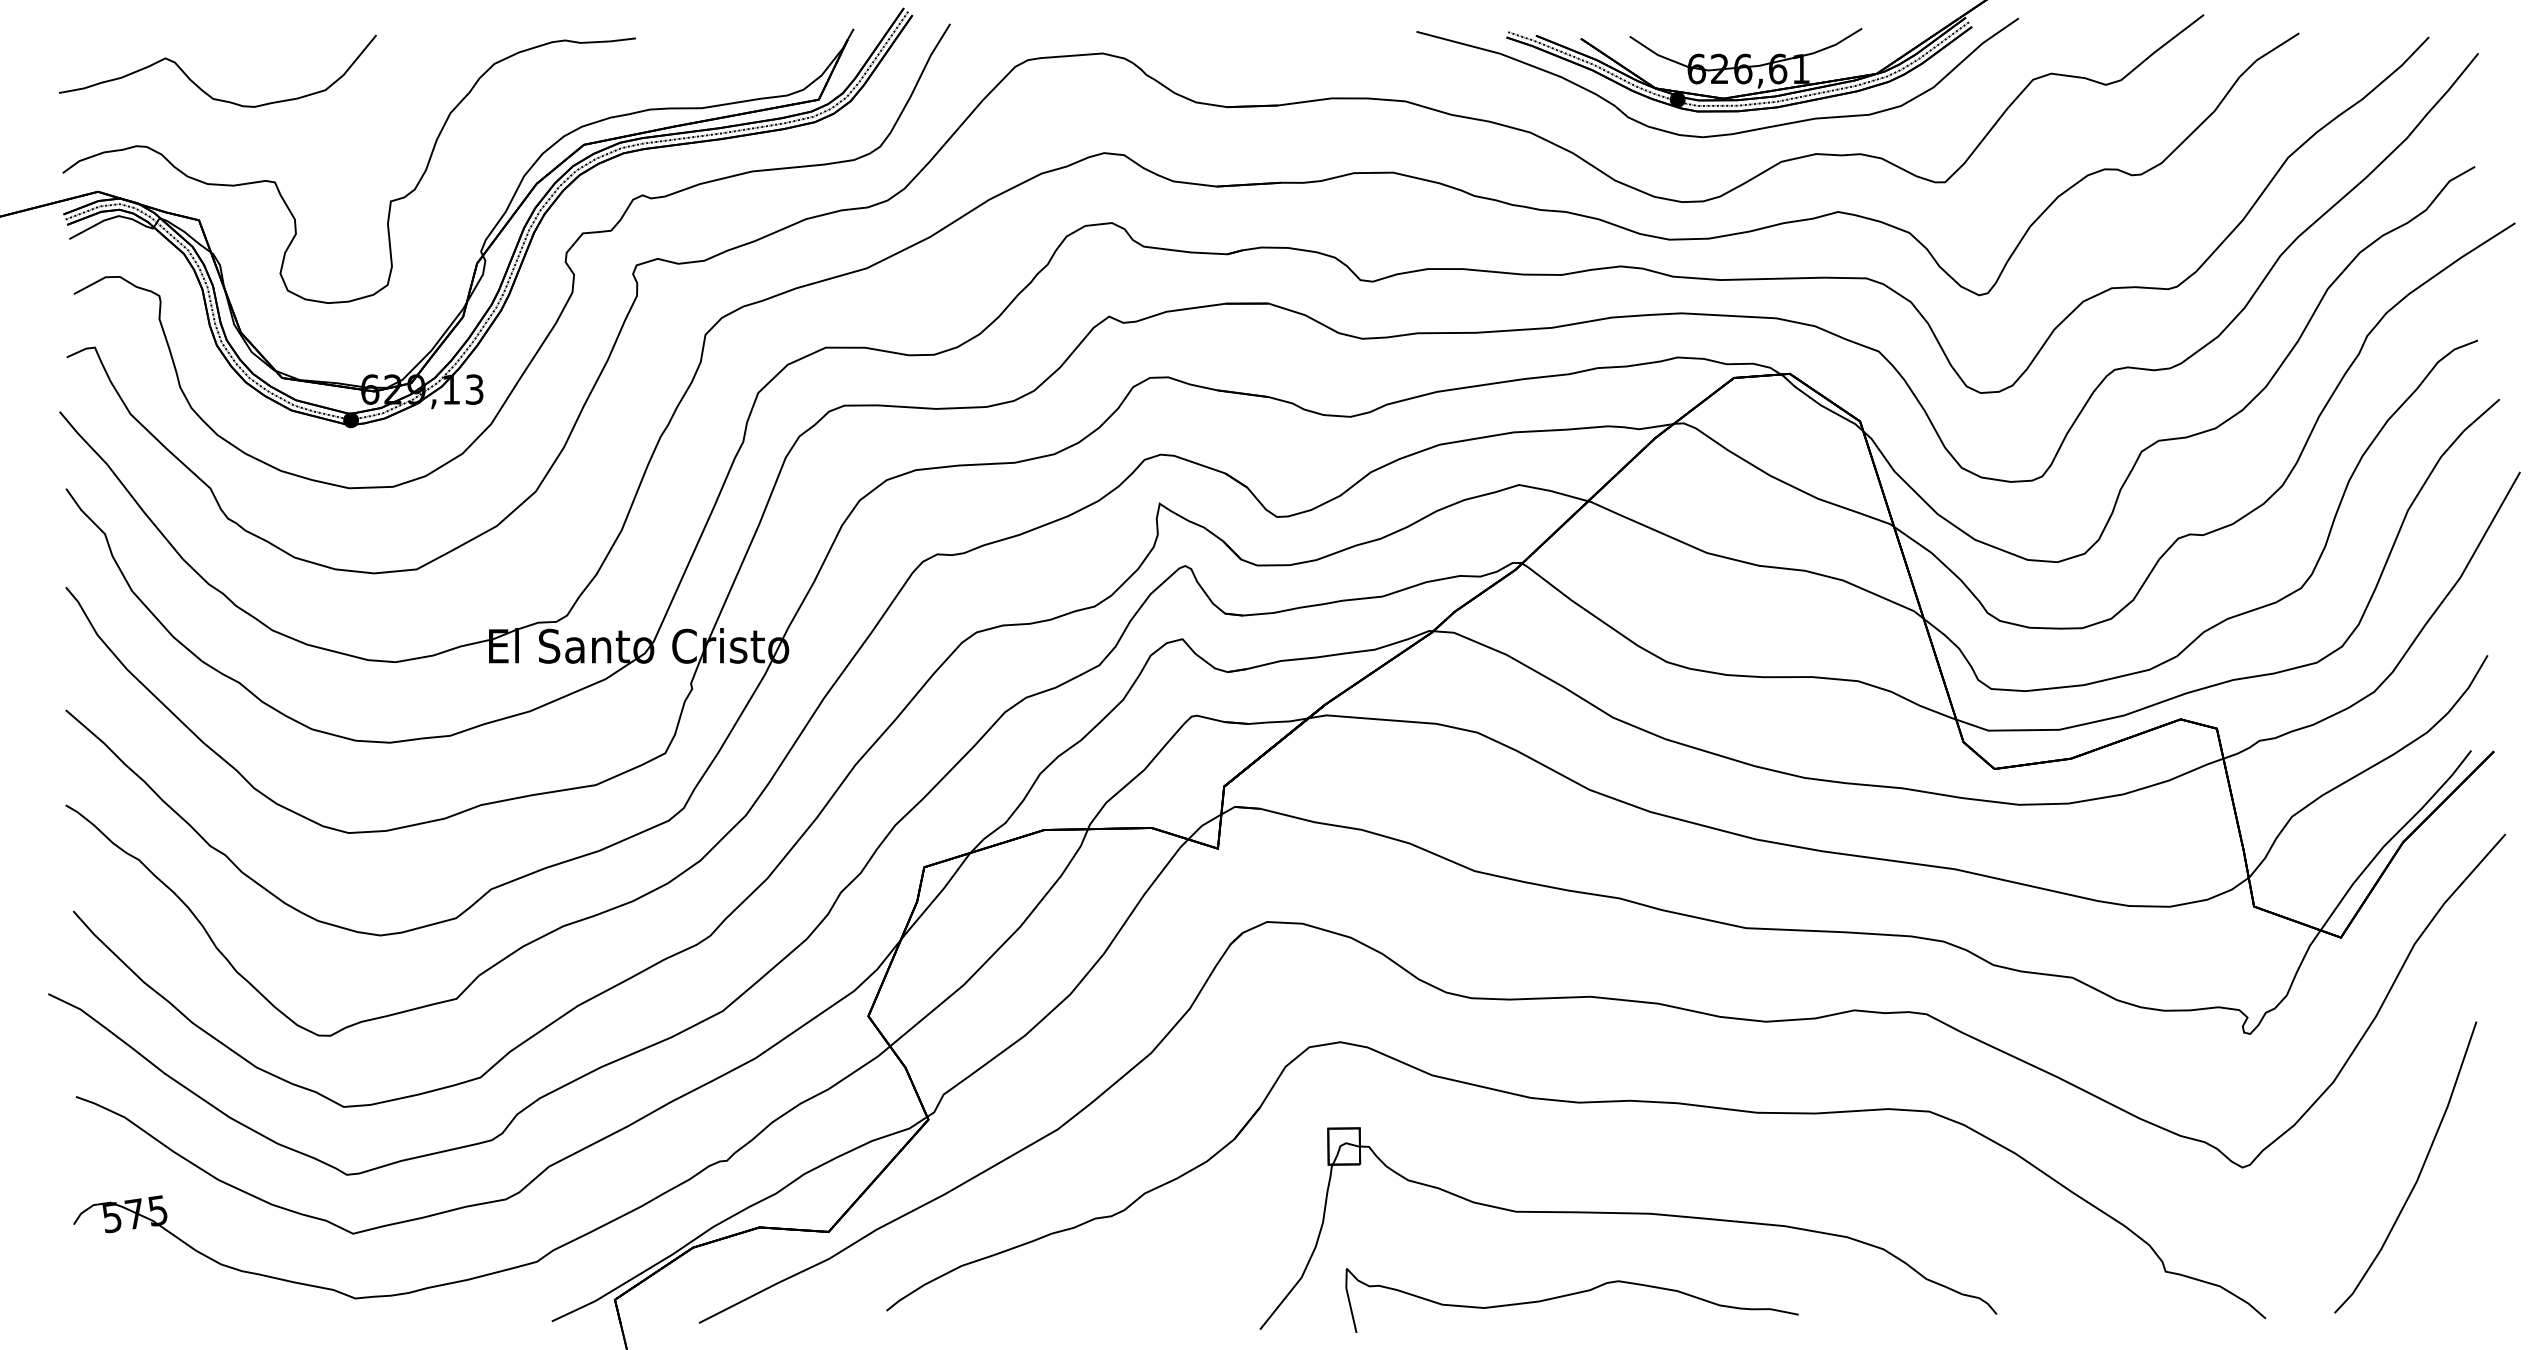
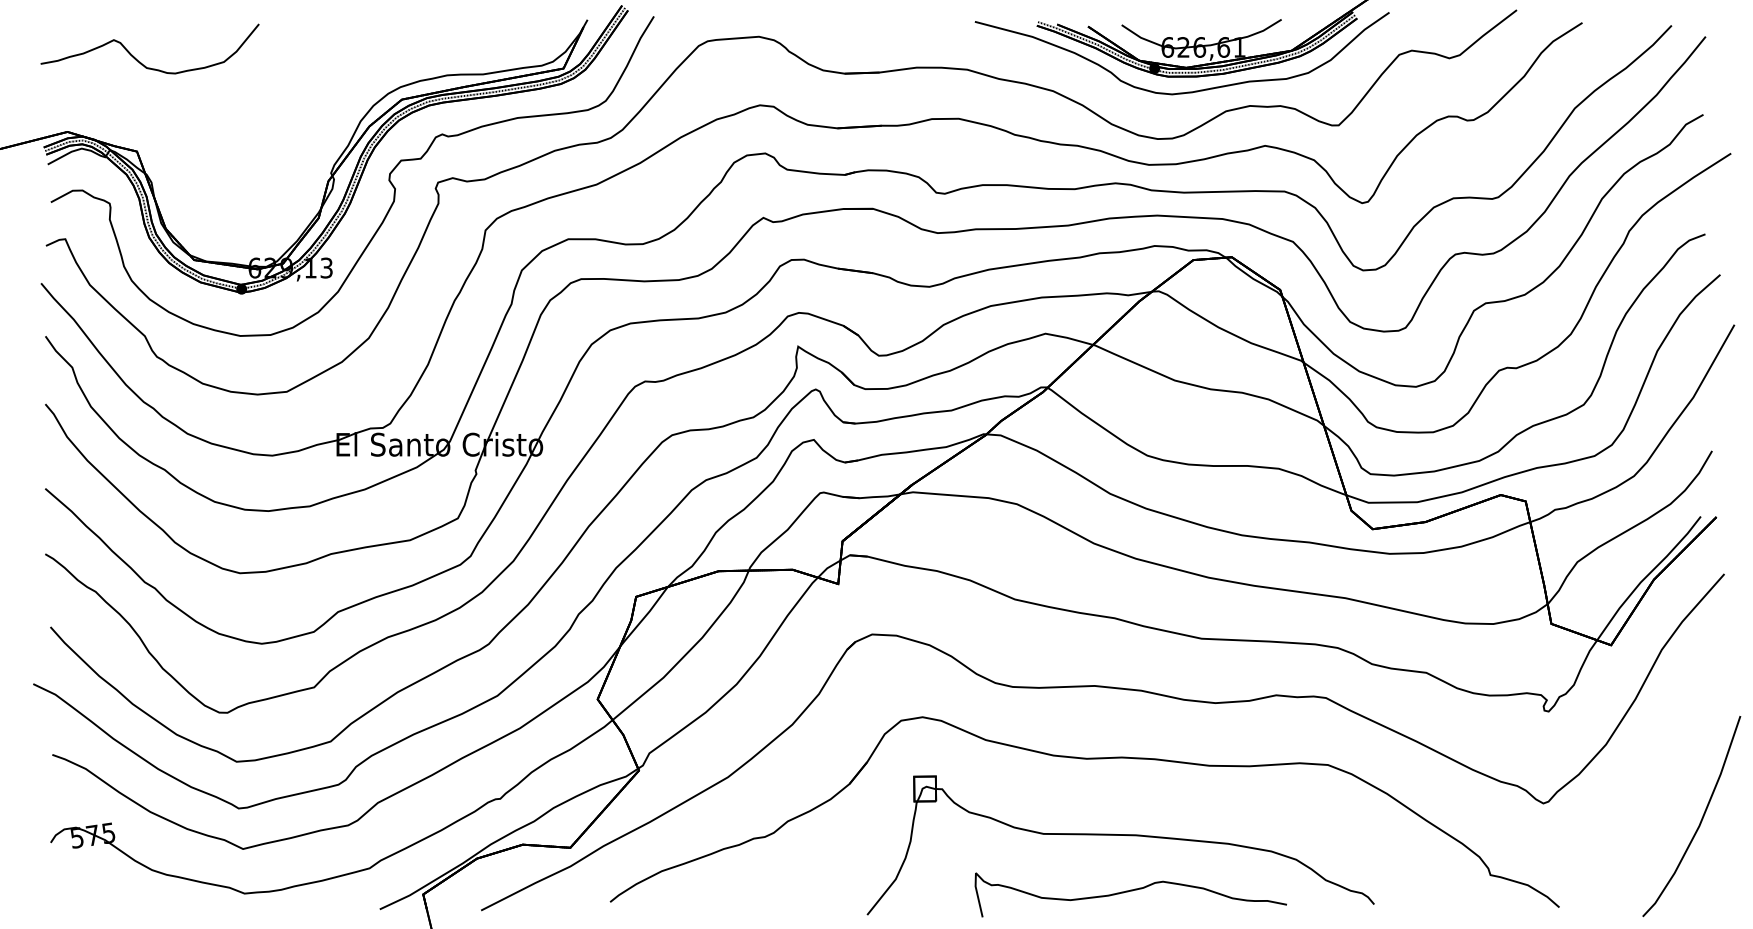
part: (390, 199) -> (268, 137), removed
curve: (2418, 1173) -> (1700, 820), moved
curve: (1568, 1296) -> (1128, 892), moved

